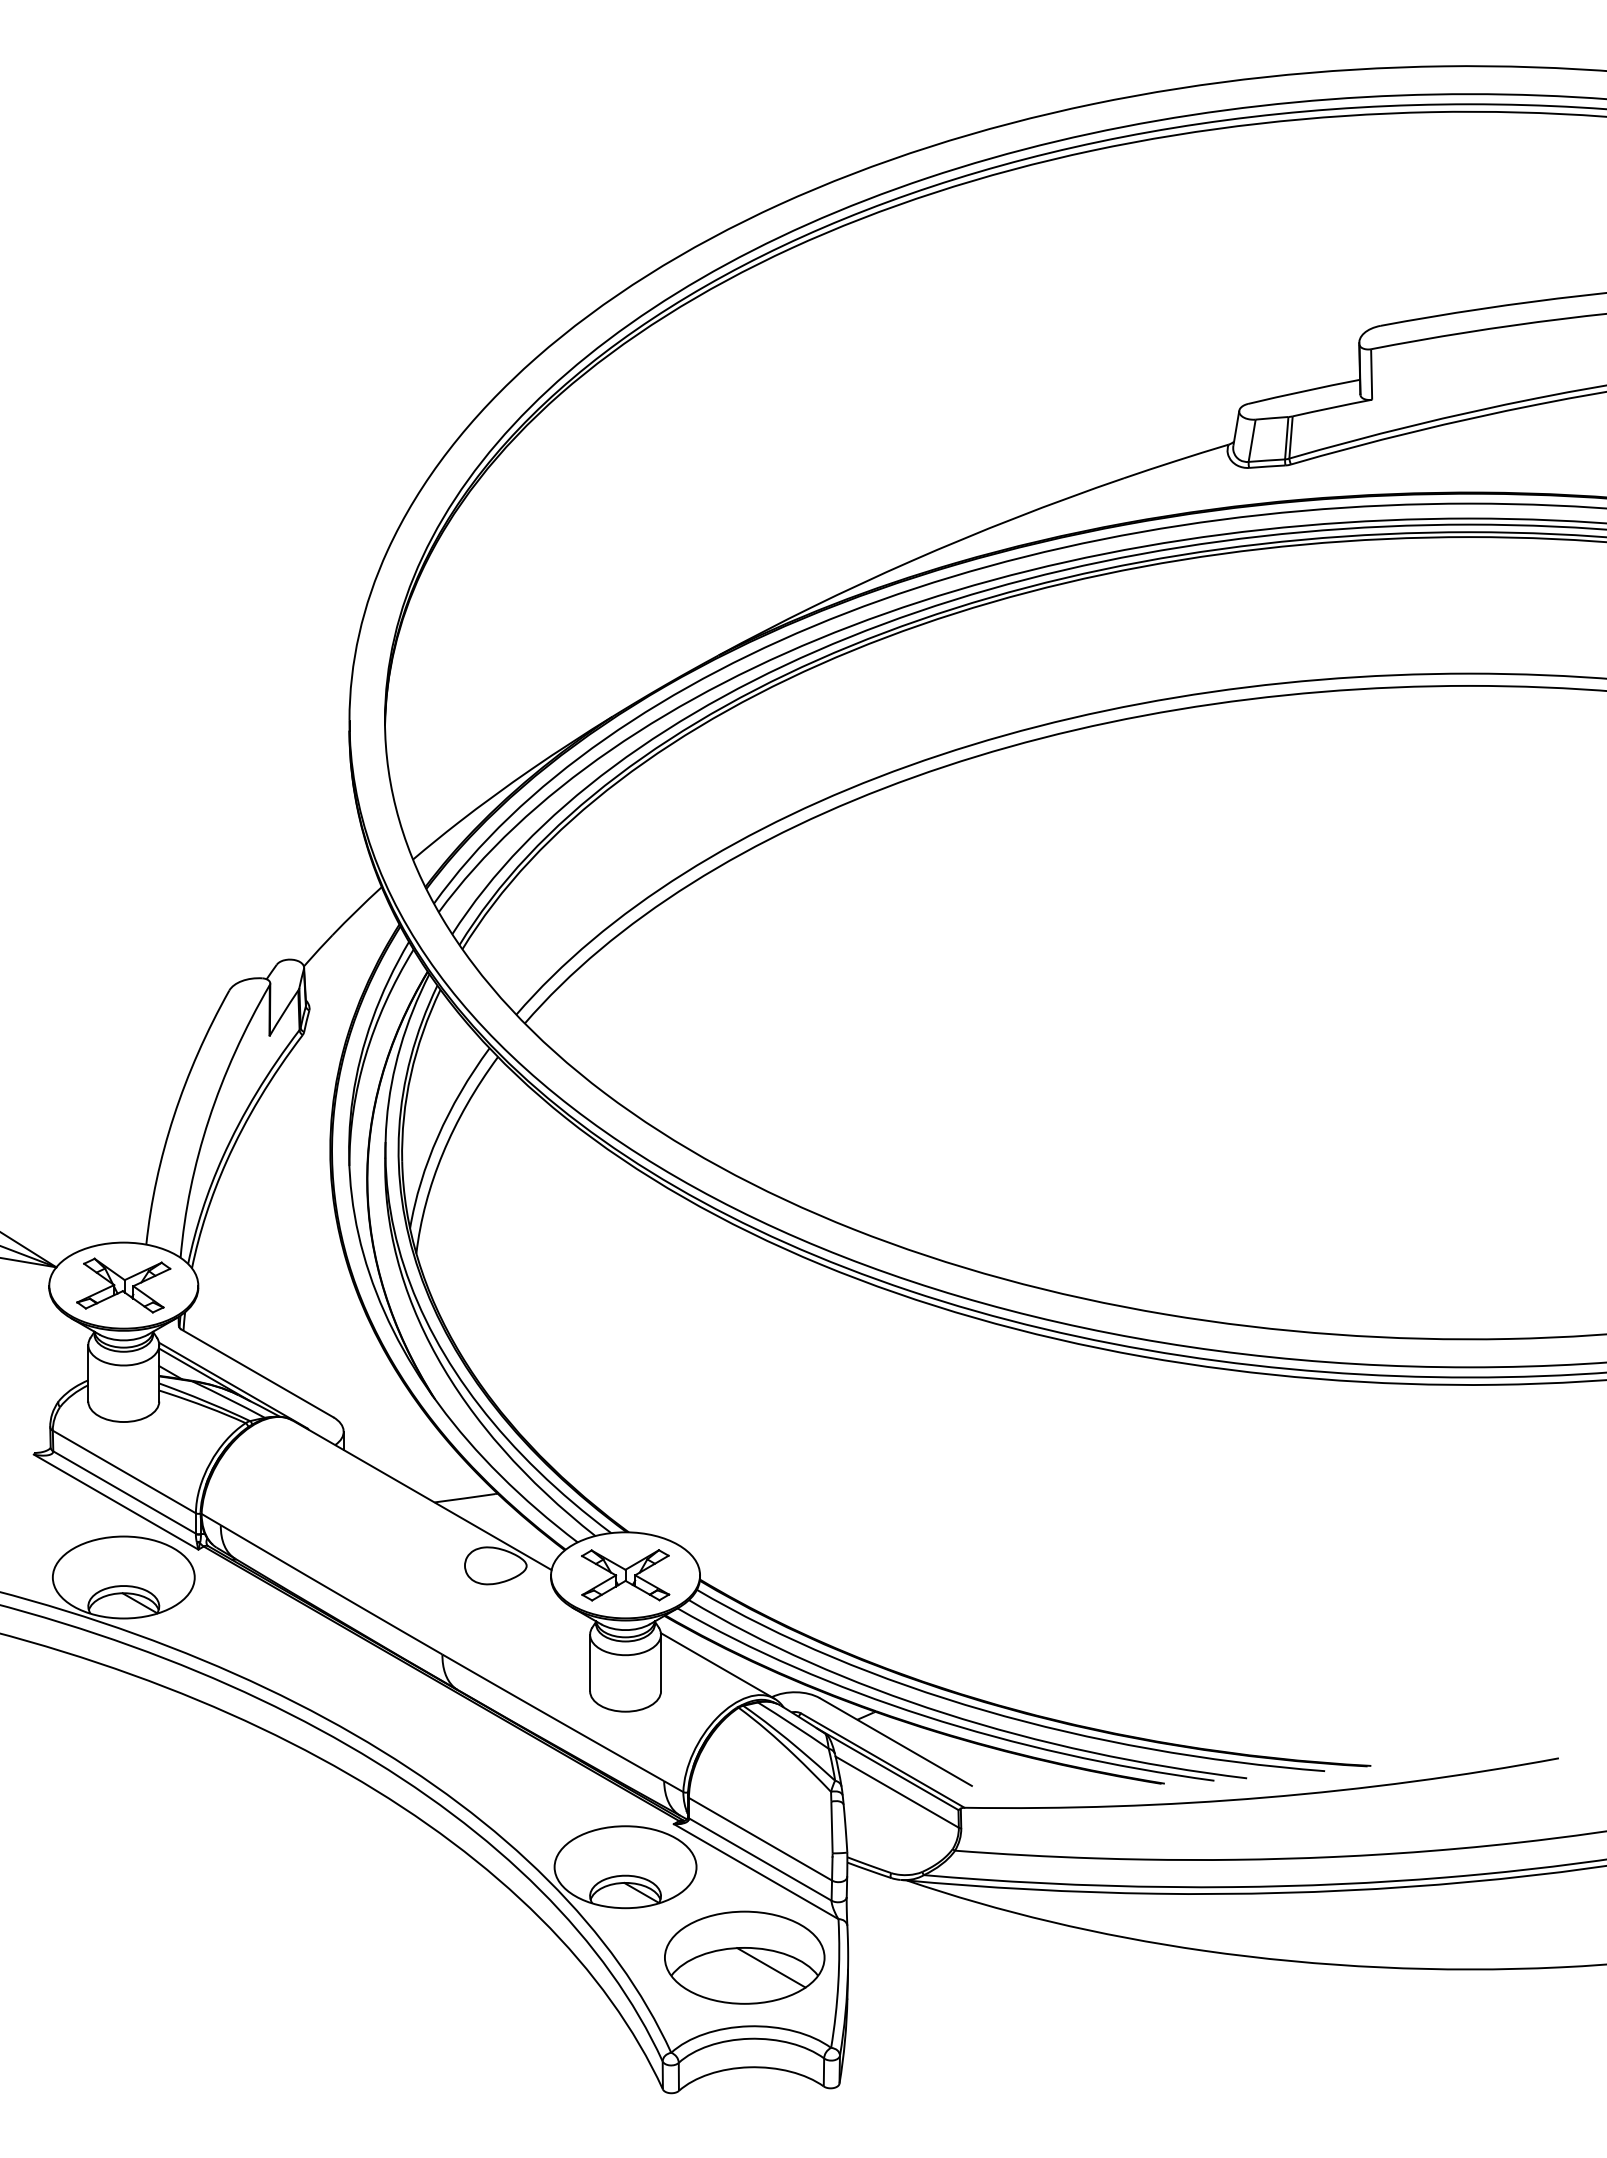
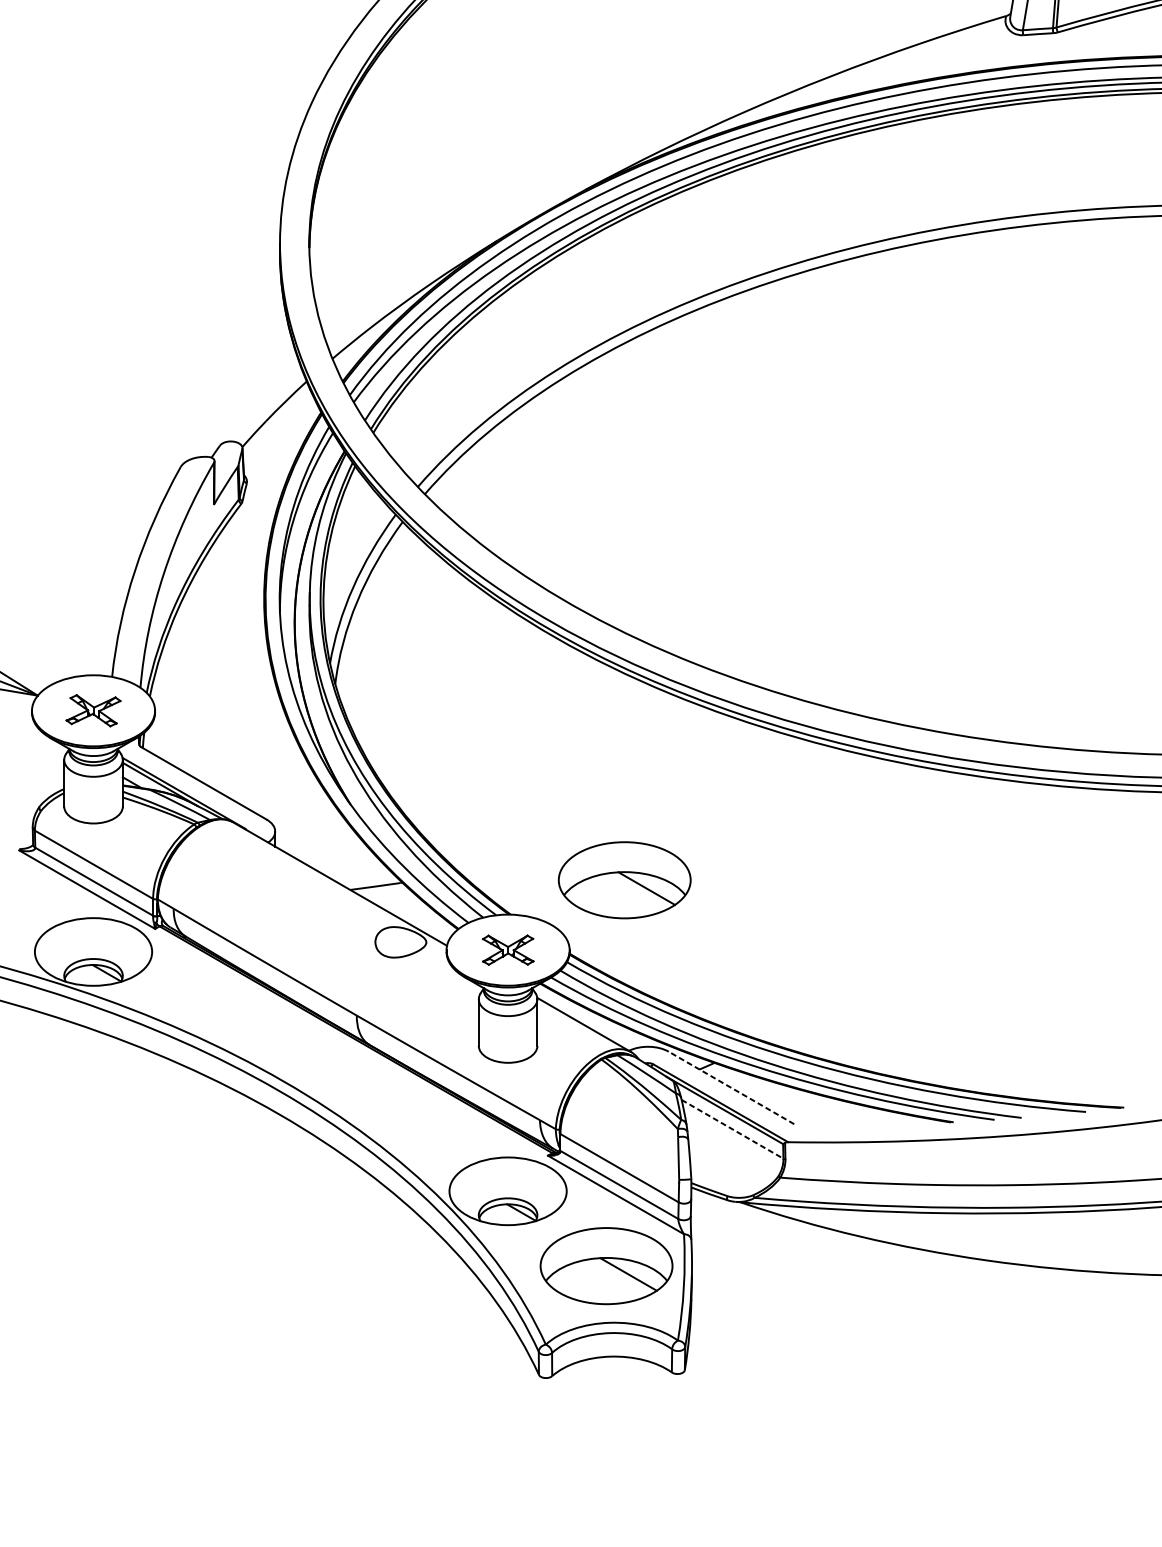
part: (123, 1285) -> (93, 710), size x0.7
part: (766, 1490) -> (624, 880), added
part: (625, 1575) -> (508, 950), size x0.7
line: (895, 1742) -> (731, 1088), solid -> dashed
line: (897, 1792) -> (732, 1129), solid -> dashed

